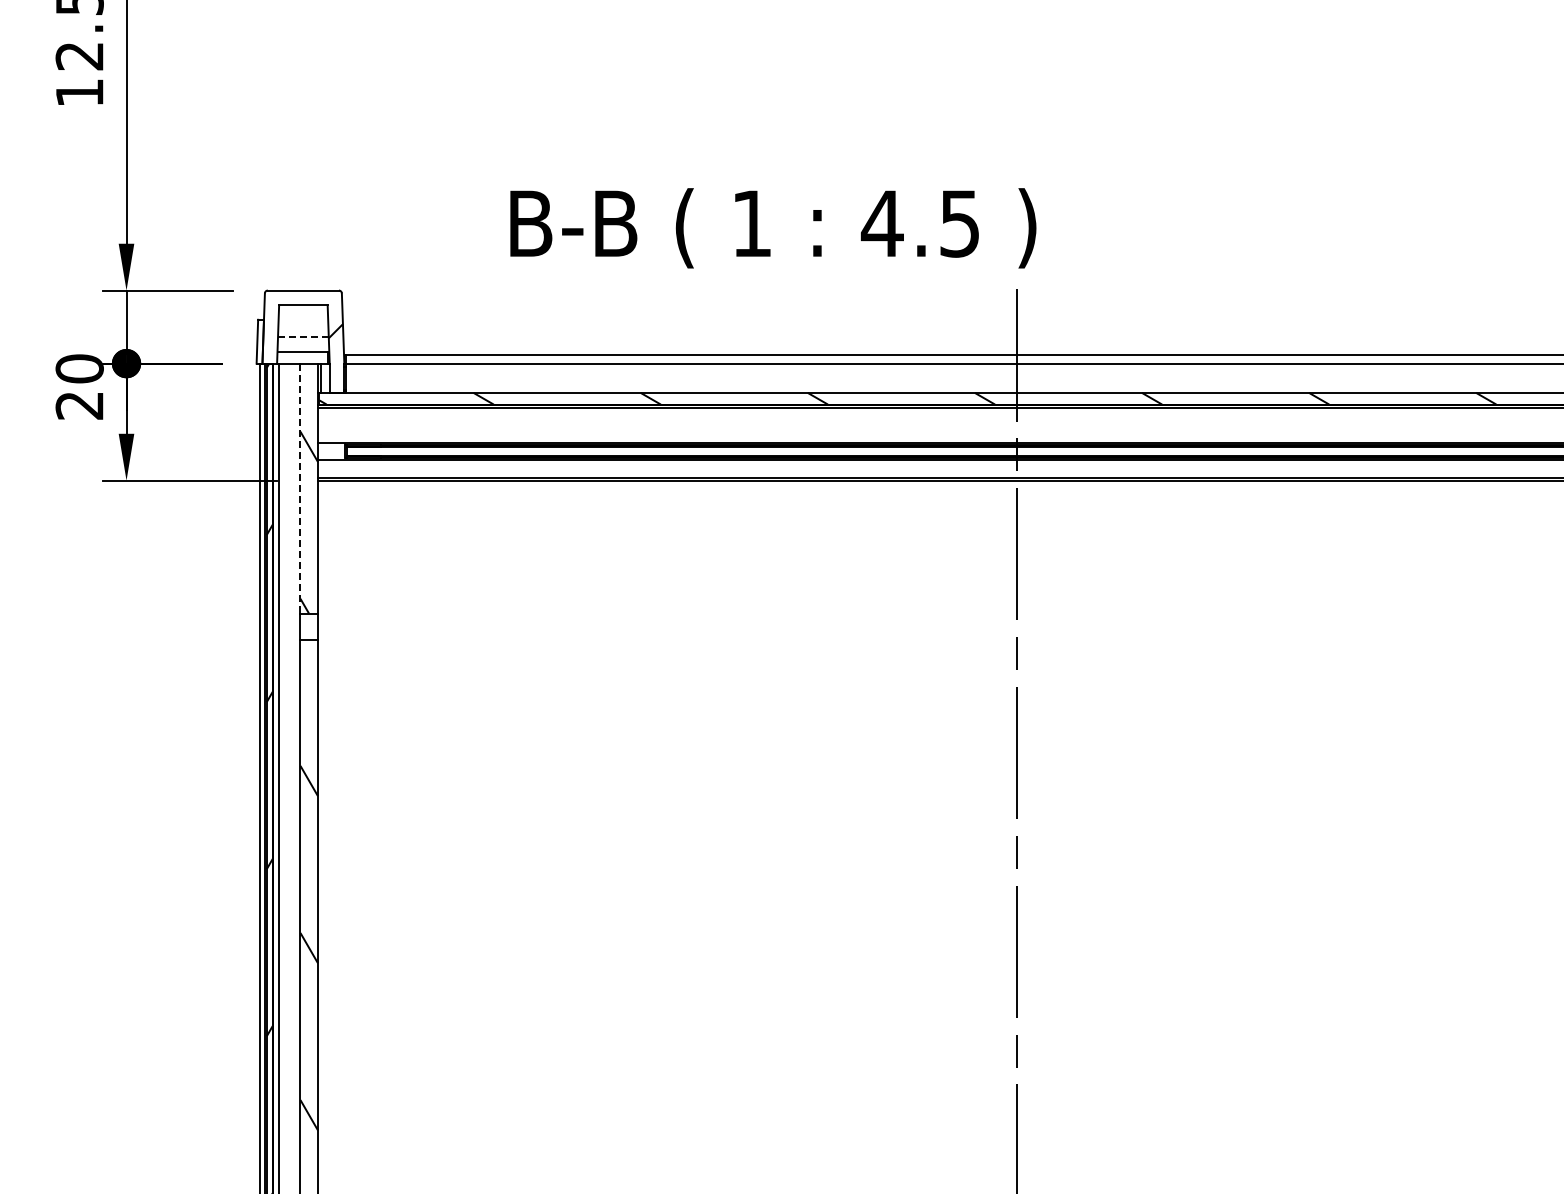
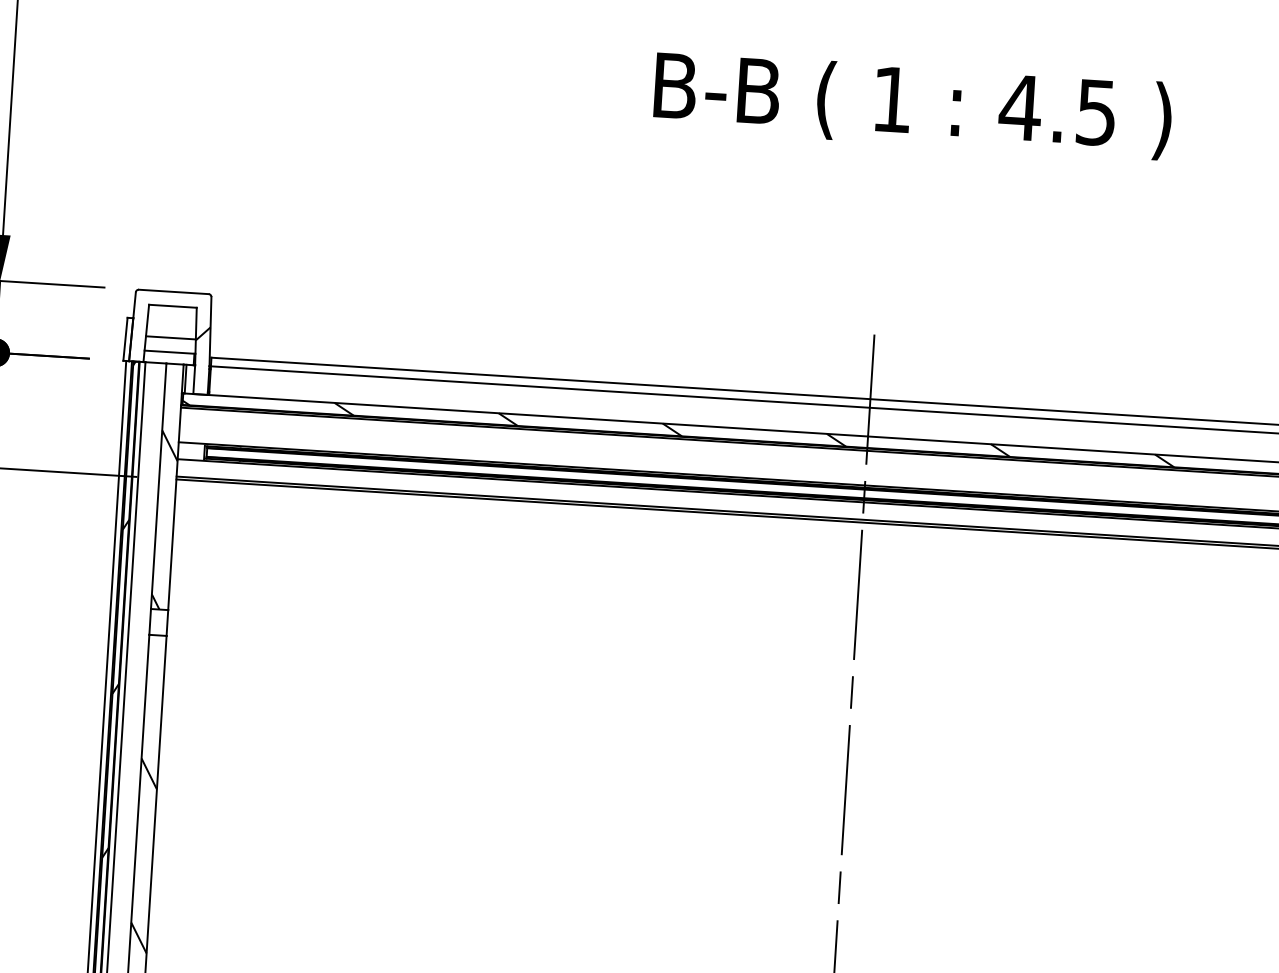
text: (773, 228) -> (913, 105), moved
line: (302, 337) -> (170, 337), dashed -> solid
line: (300, 488) -> (158, 486), dashed -> solid

